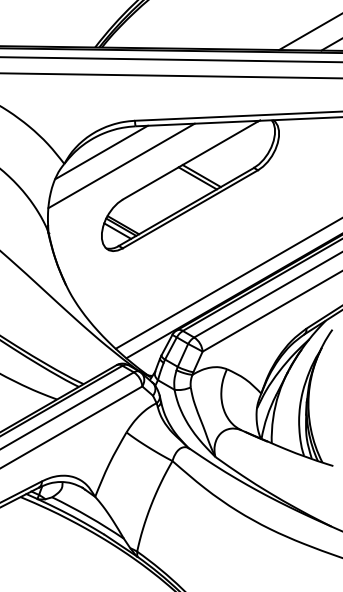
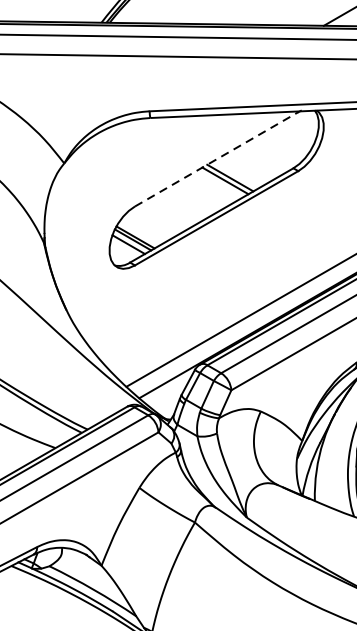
line: (101, 152) -> (109, 149), removed
line: (190, 160) -> (216, 159), solid -> dashed
line: (121, 165) -> (133, 165), removed

